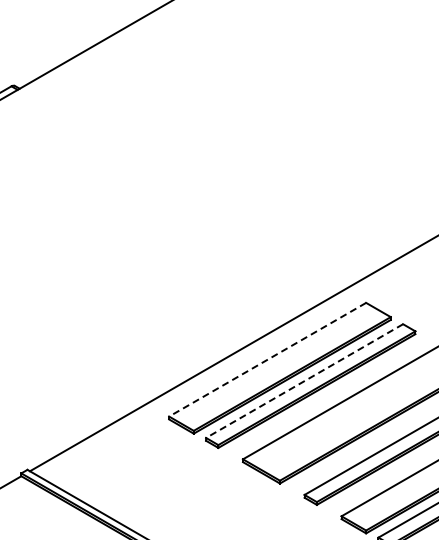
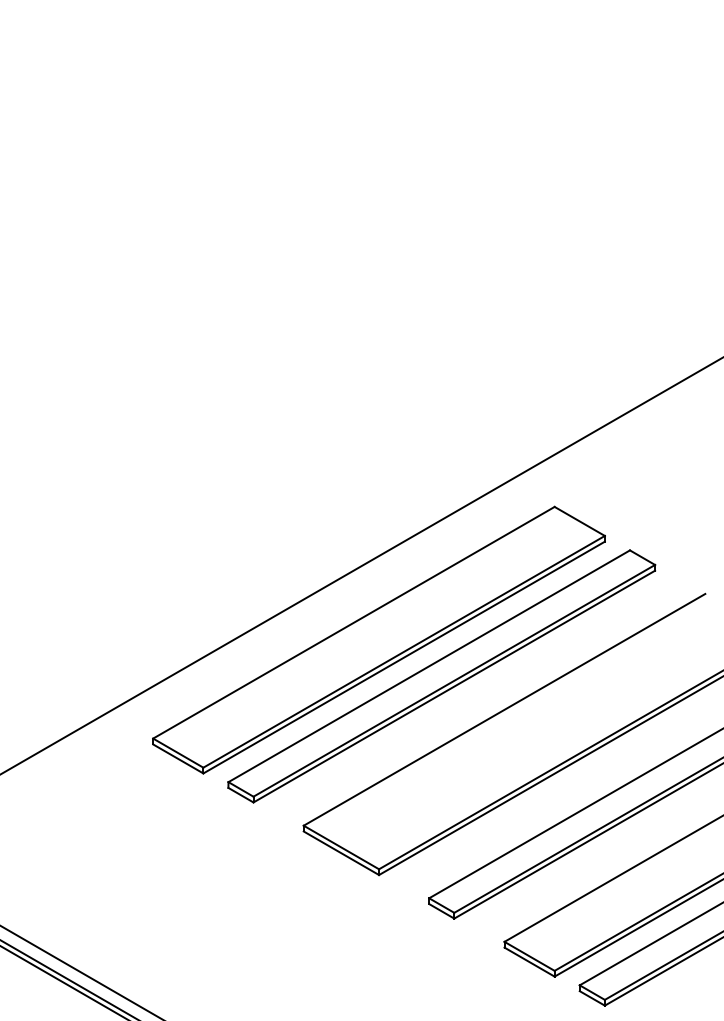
line: (267, 359) -> (353, 622), dashed -> solid
line: (304, 381) -> (429, 667), dashed -> solid

